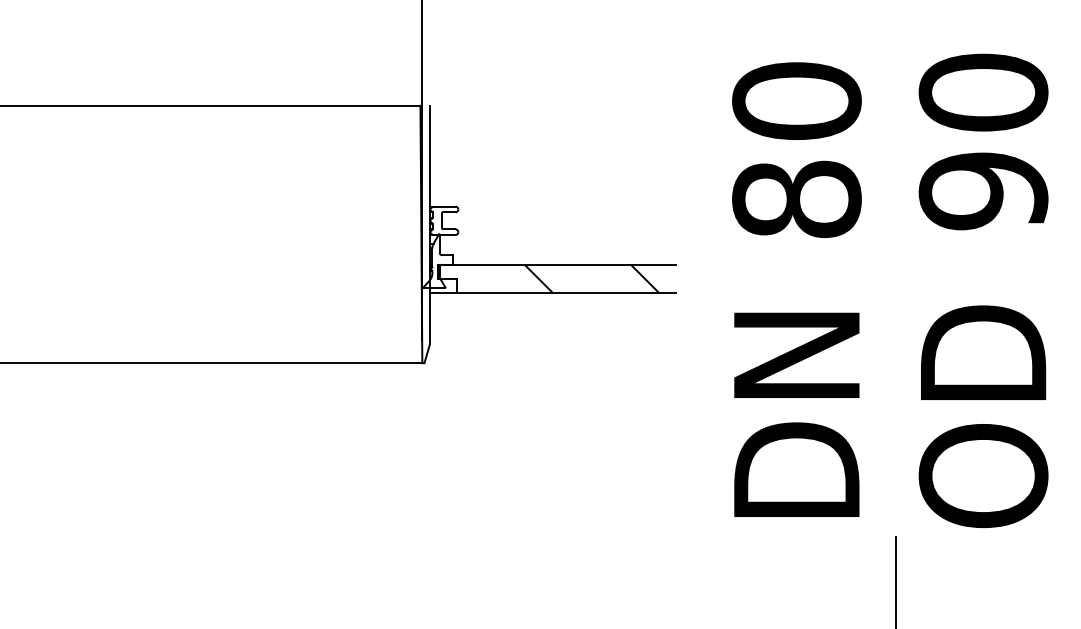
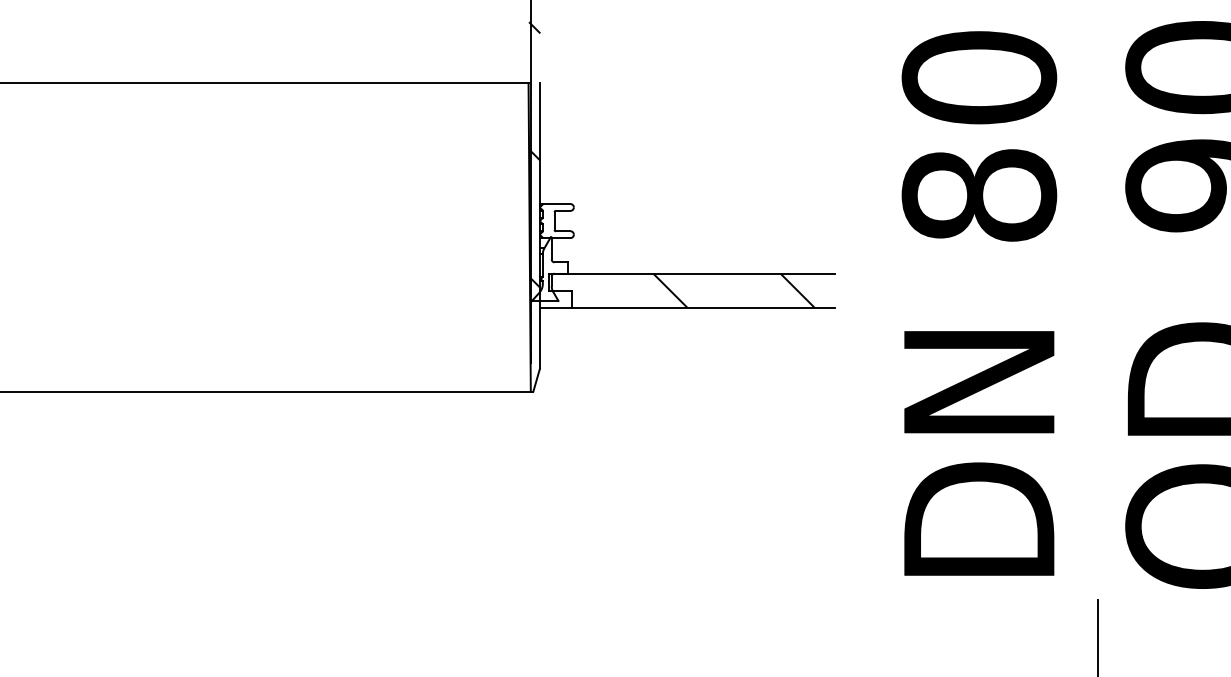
hatch: (425, 165) -> (534, 154), added

